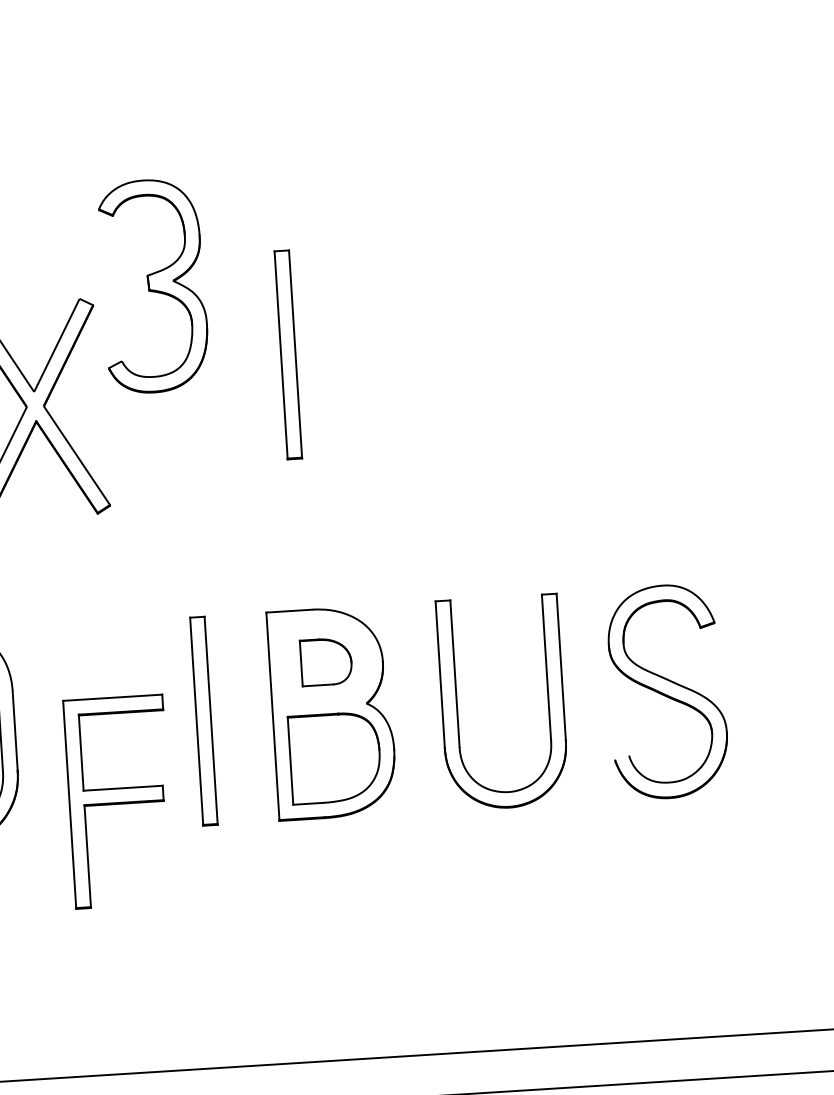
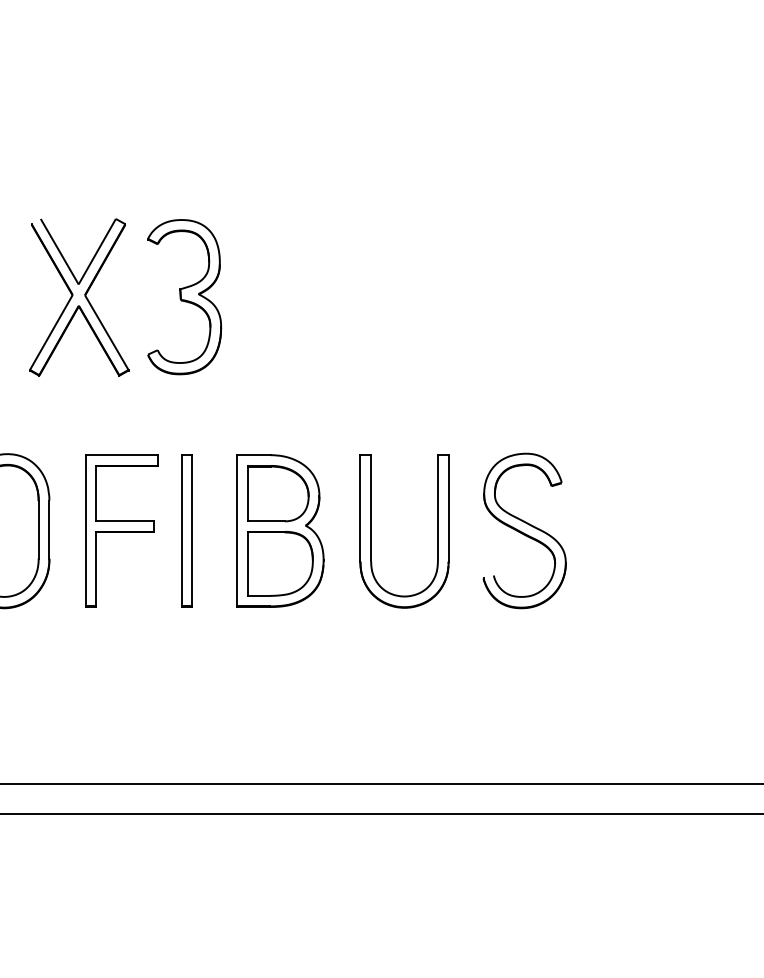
part: (154, 286) -> (184, 297), moved
part: (287, 353) -> (264, 268), removed
part: (326, 661) -> (278, 493), size x1.67
part: (118, 801) -> (121, 530), moved

